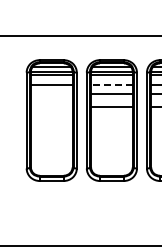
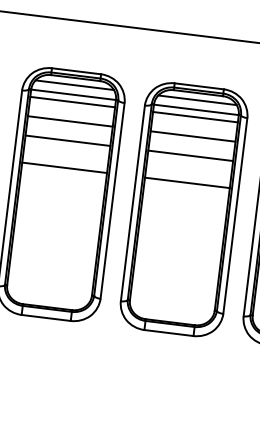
line: (111, 84) -> (192, 135), dashed -> solid
line: (51, 94) -> (67, 141), added
line: (51, 107) -> (64, 167), added

